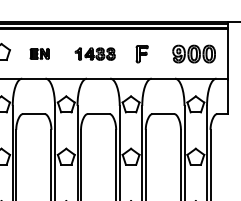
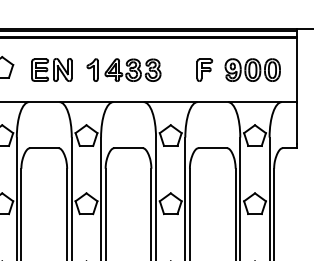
part: (39, 53) -> (51, 69), size x1.67
part: (95, 53) -> (124, 69), size x1.43
part: (141, 54) -> (203, 70), moved

